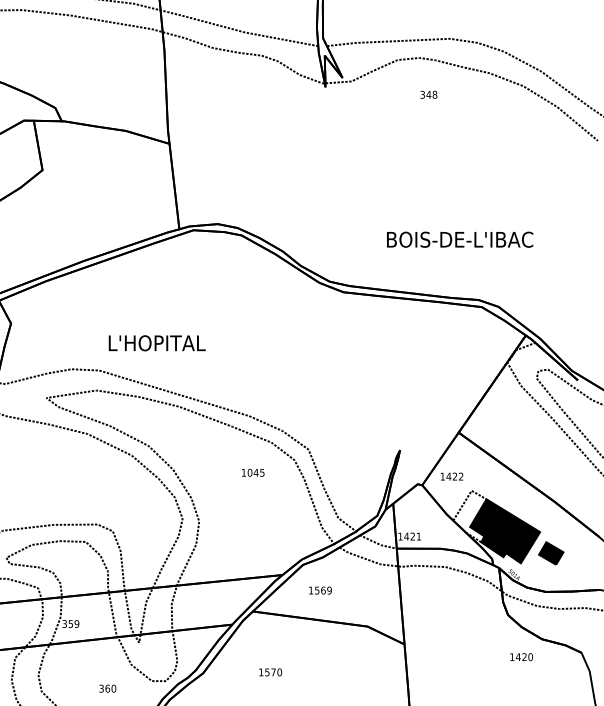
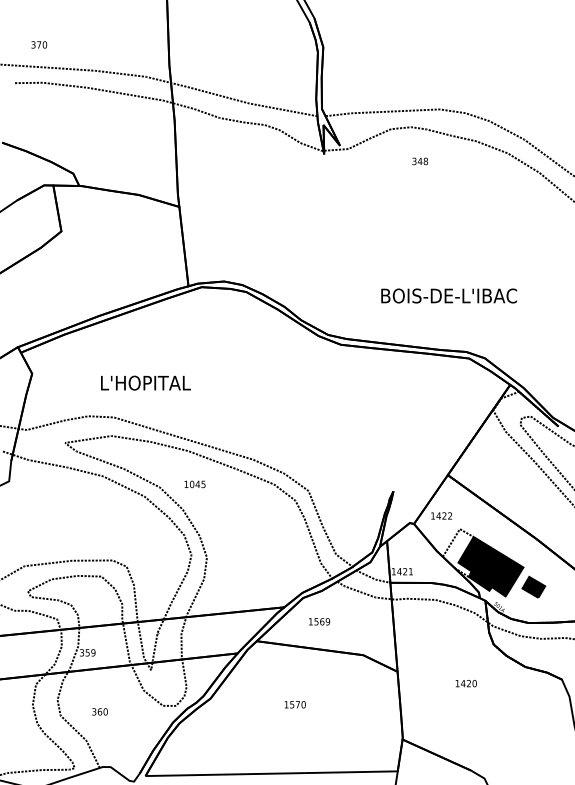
text: (156, 342) -> (145, 382), moved
text: (252, 472) -> (194, 484), moved
text: (520, 657) -> (465, 683), moved
text: (269, 672) -> (294, 704), moved
text: (107, 688) -> (99, 711), moved

